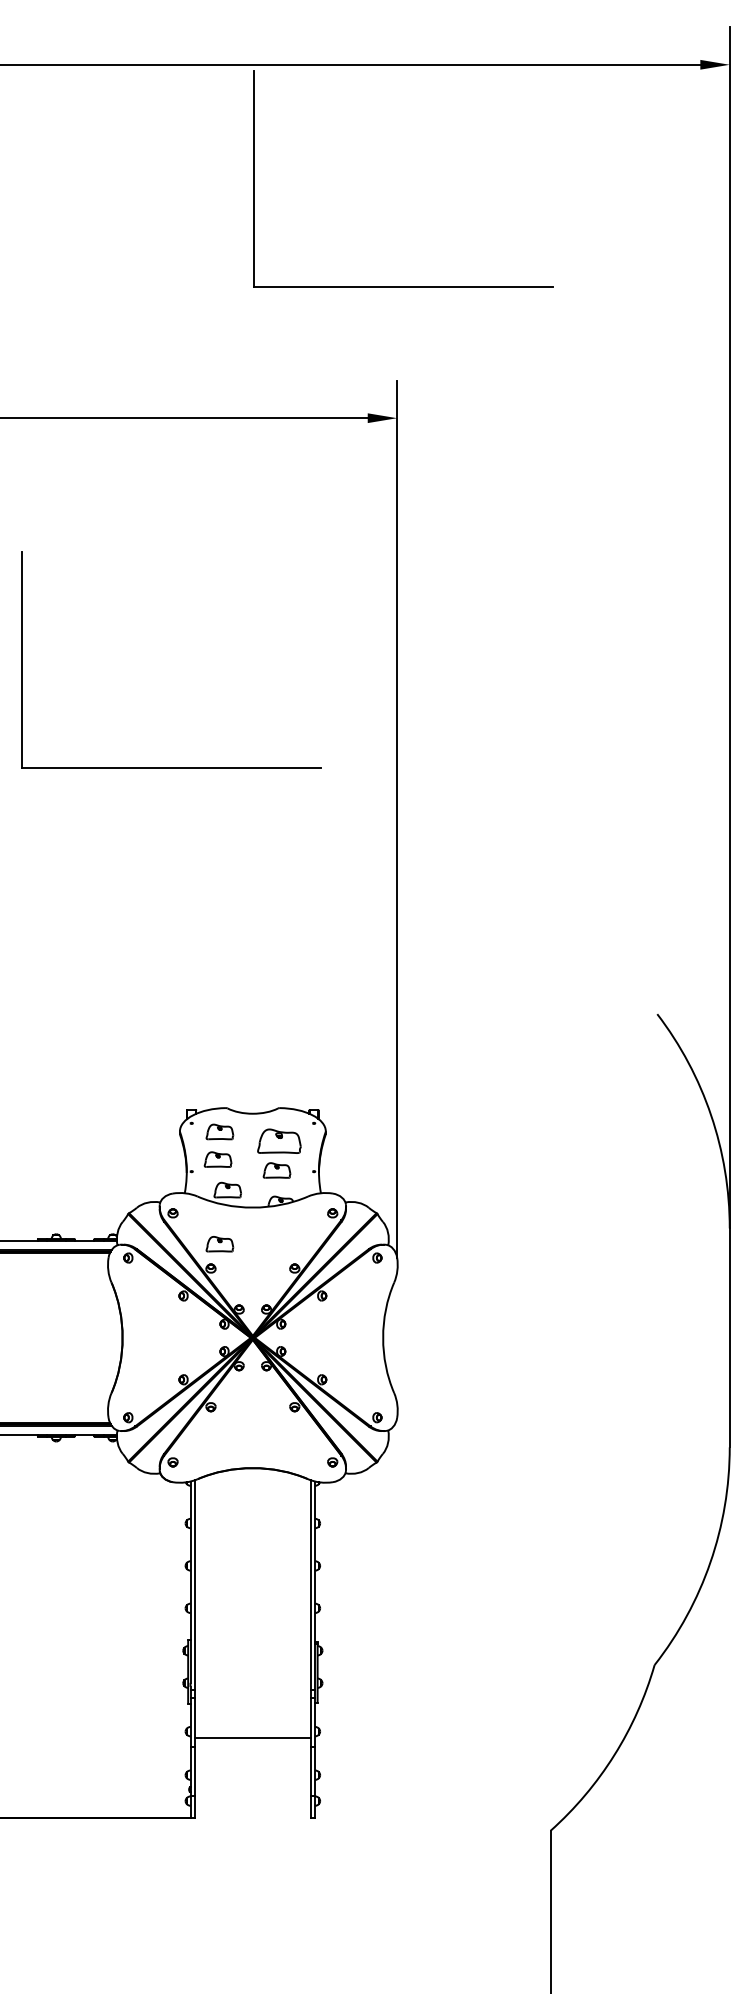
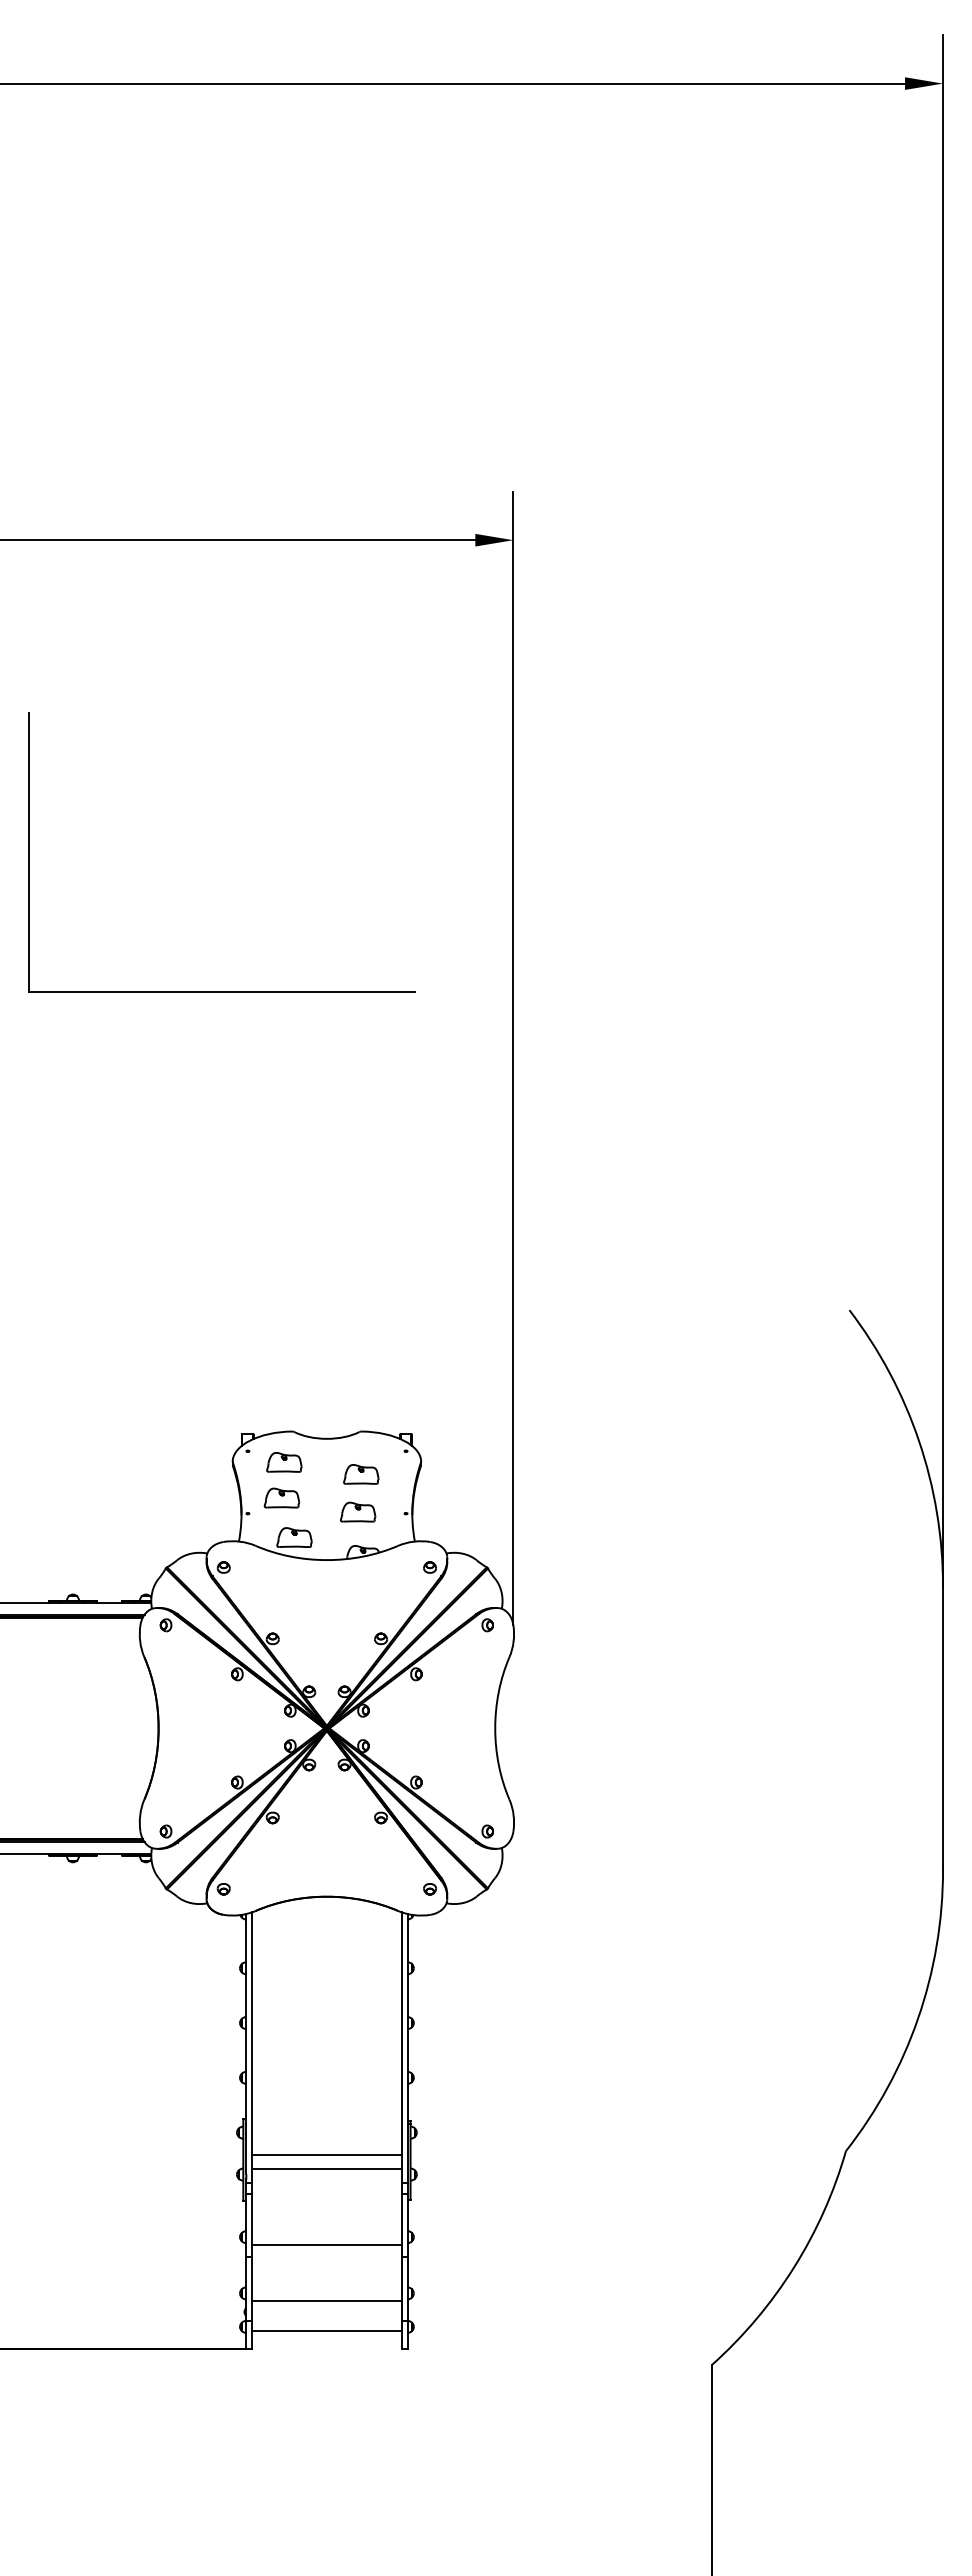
part: (403, 286) -> (521, 369), removed
part: (279, 1141) -> (361, 1474), size x0.62
part: (220, 1244) -> (284, 1607), removed
line: (252, 1667) -> (326, 2154), added
line: (252, 1679) -> (326, 2169), added
line: (252, 1781) -> (326, 2301), added
line: (252, 1804) -> (326, 2331), added

